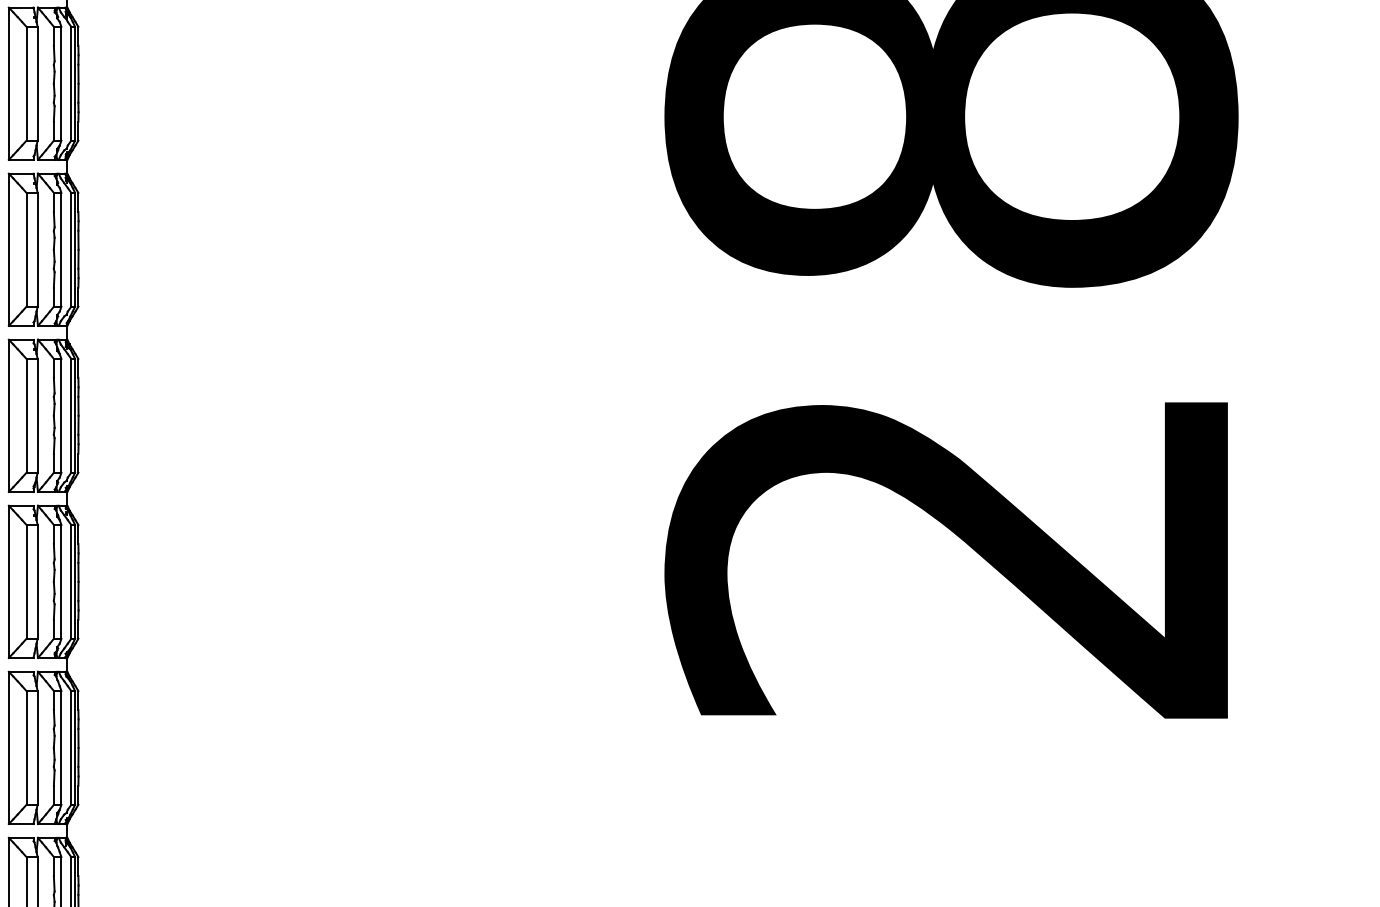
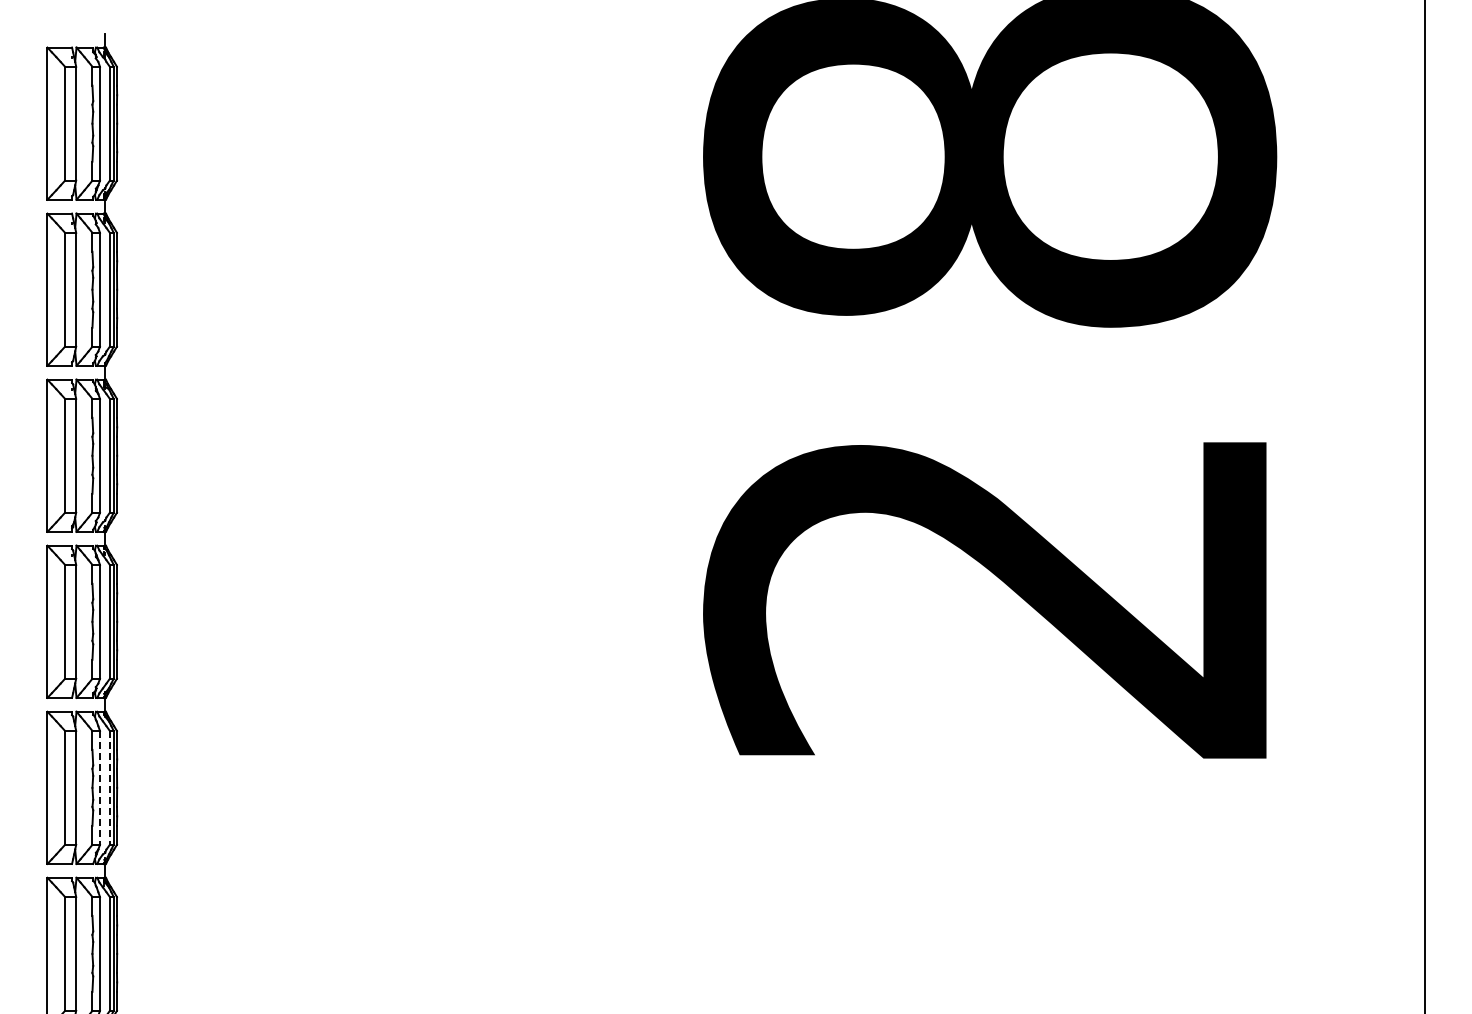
line: (61, 747) -> (100, 787), solid -> dashed
line: (70, 747) -> (109, 787), solid -> dashed

